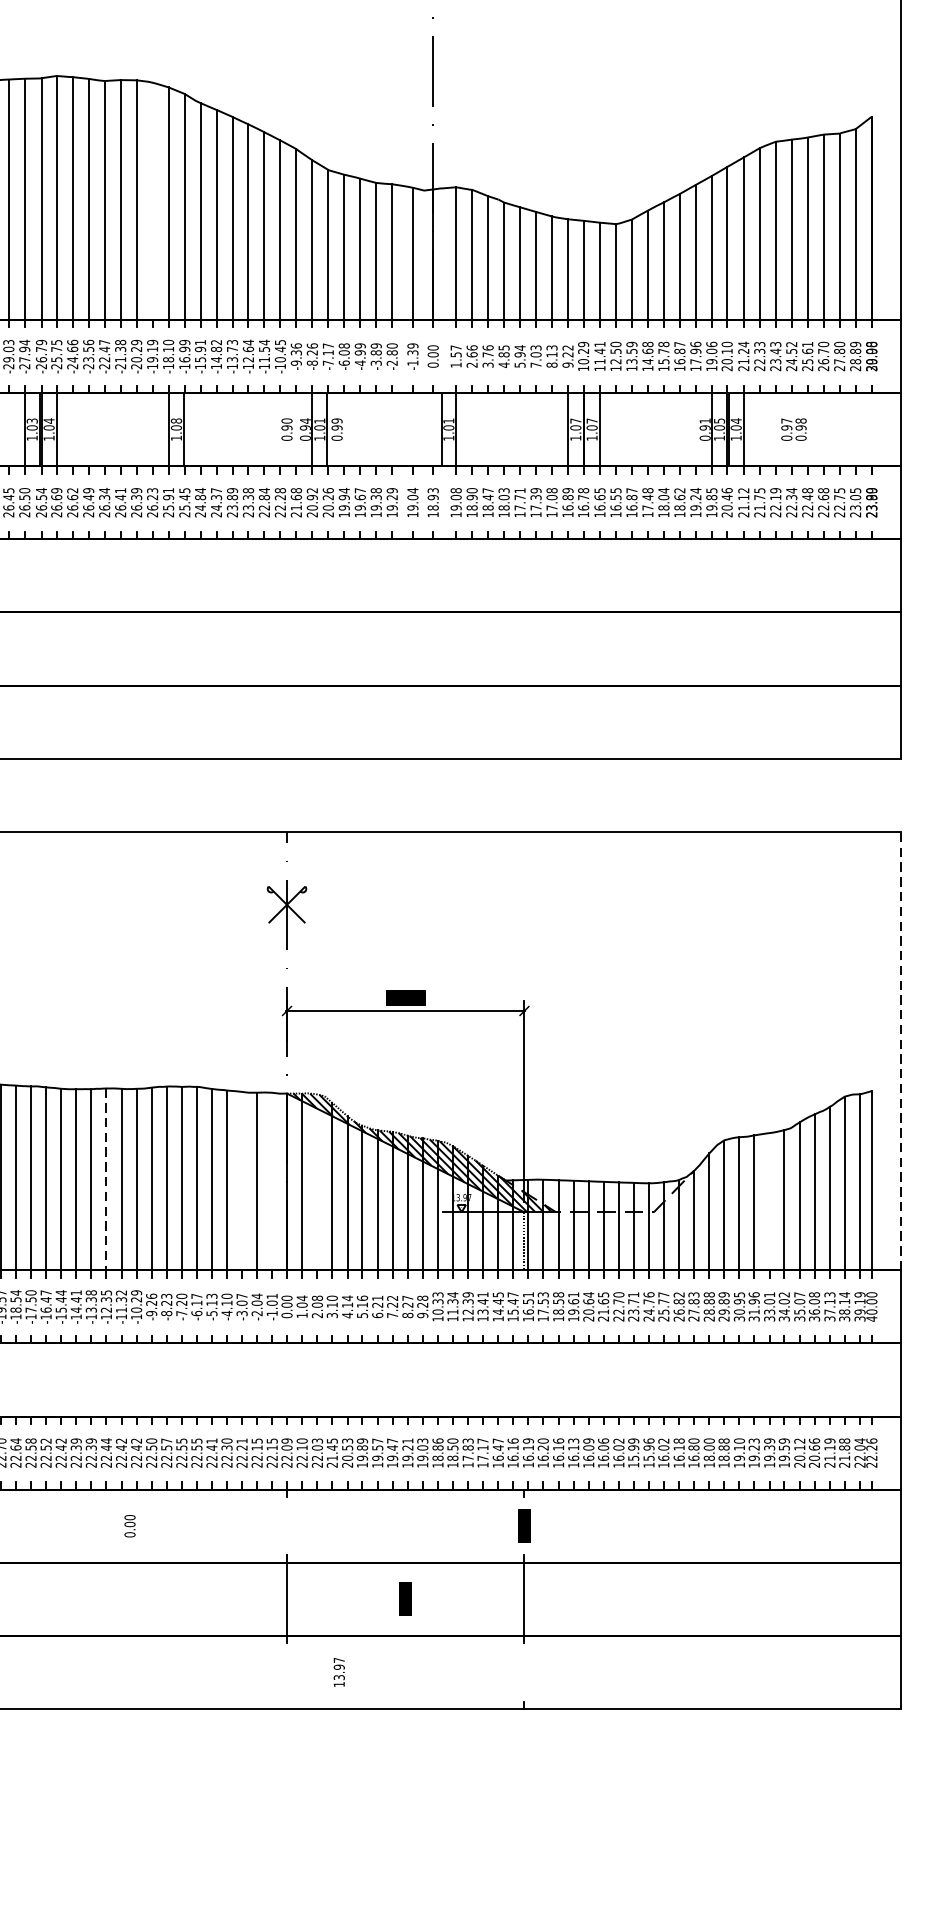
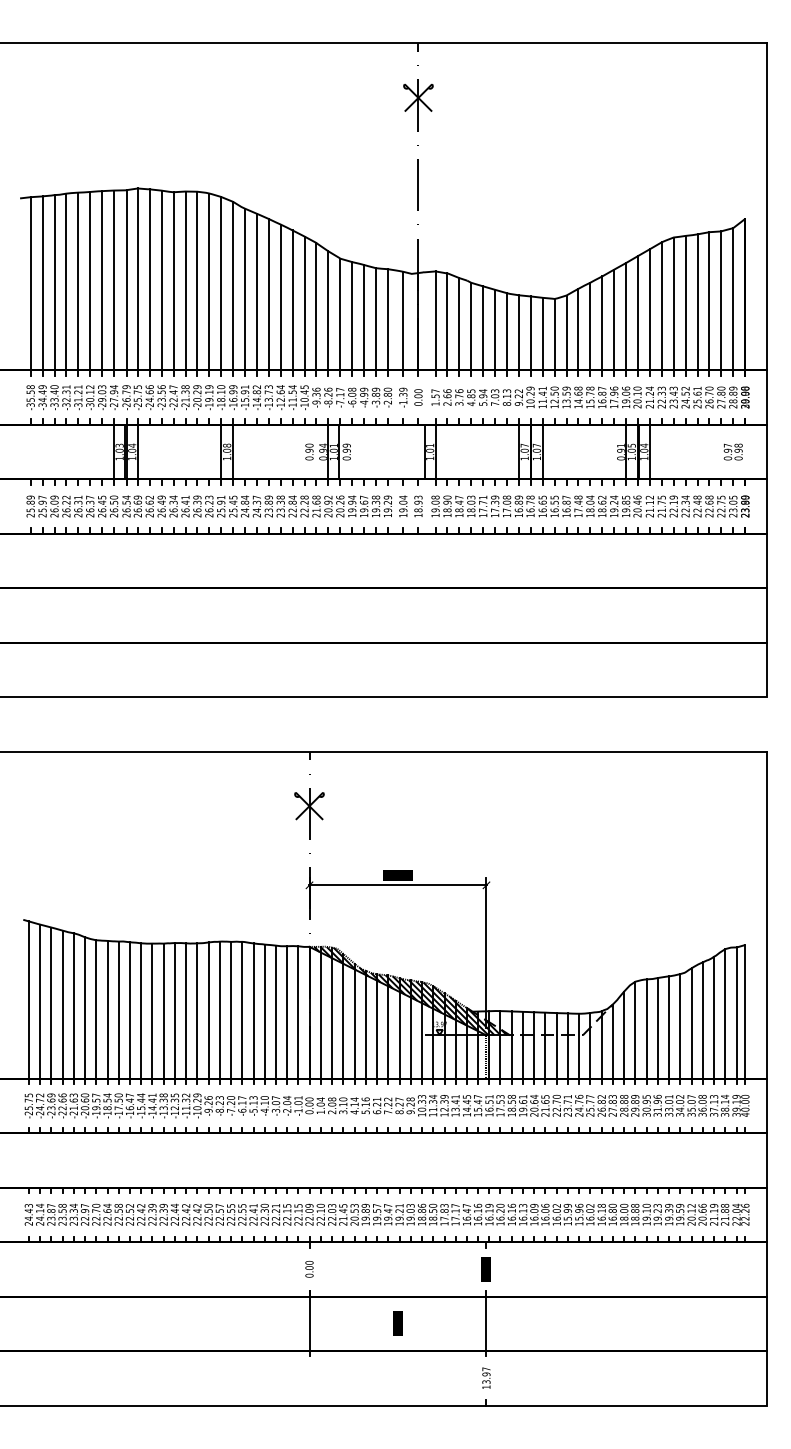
line: (152, 200) -> (209, 281), added
text: (792, 428) -> (732, 451), moved
line: (901, 1050) -> (767, 914), dashed -> solid
line: (105, 1178) -> (174, 1010), dashed -> solid
line: (242, 1180) -> (276, 1011), added
line: (272, 1181) -> (298, 1012), added
line: (317, 1181) -> (332, 1012), added
line: (770, 1201) -> (669, 1027), added
text: (130, 1526) -> (309, 1269), moved
text: (339, 1671) -> (486, 1377), moved

